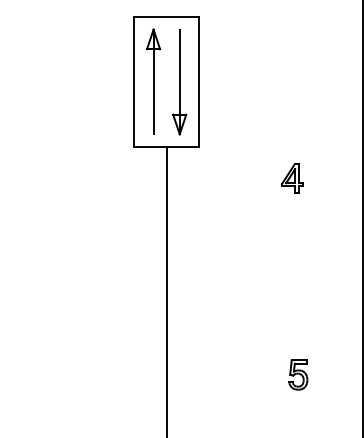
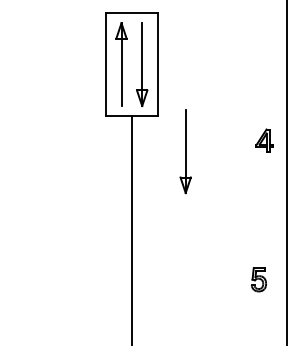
part: (291, 178) -> (263, 140), moved
part: (234, 192) -> (185, 152), added
part: (298, 374) -> (259, 279), moved

